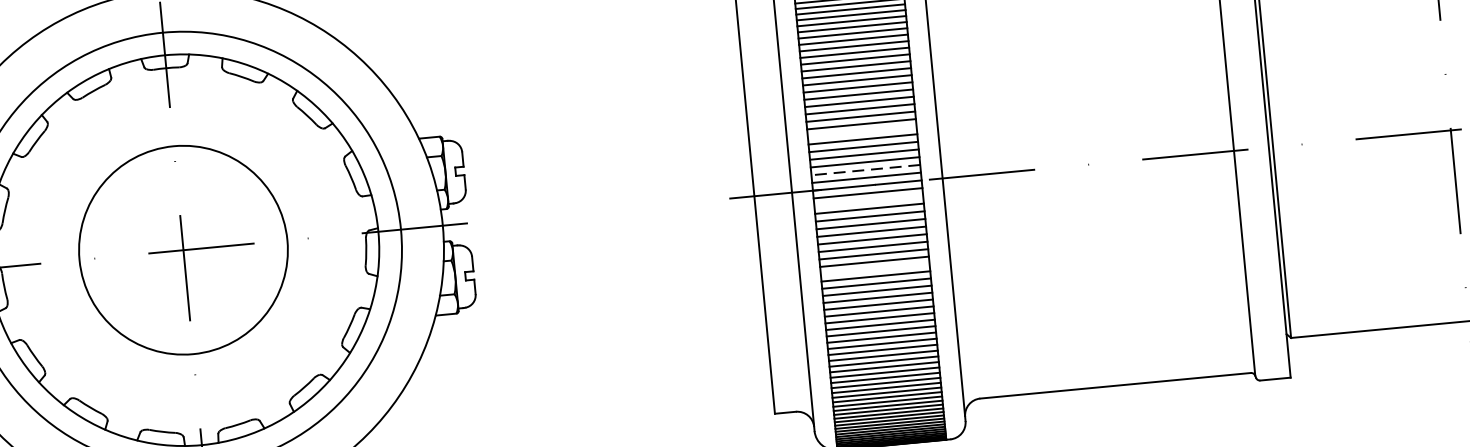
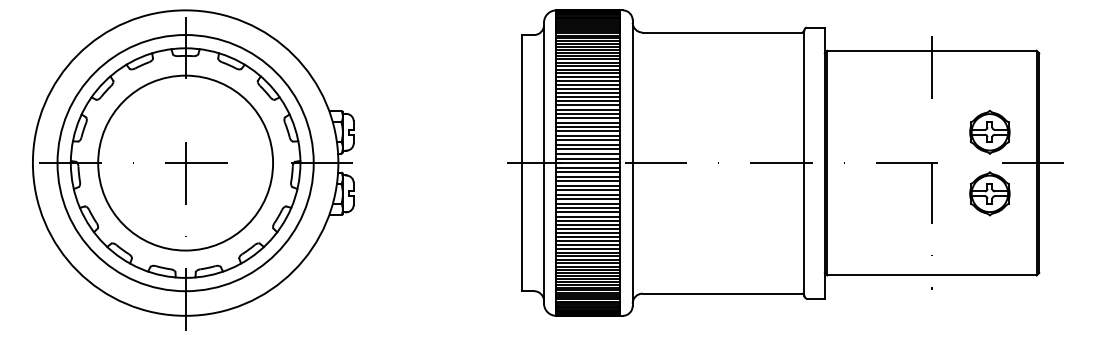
line: (862, 131) -> (588, 131), added
line: (864, 171) -> (587, 154), dashed -> solid
line: (869, 201) -> (588, 172), added
circle: (183, 249) -> (185, 162), size x1.43
line: (875, 269) -> (588, 212), added

